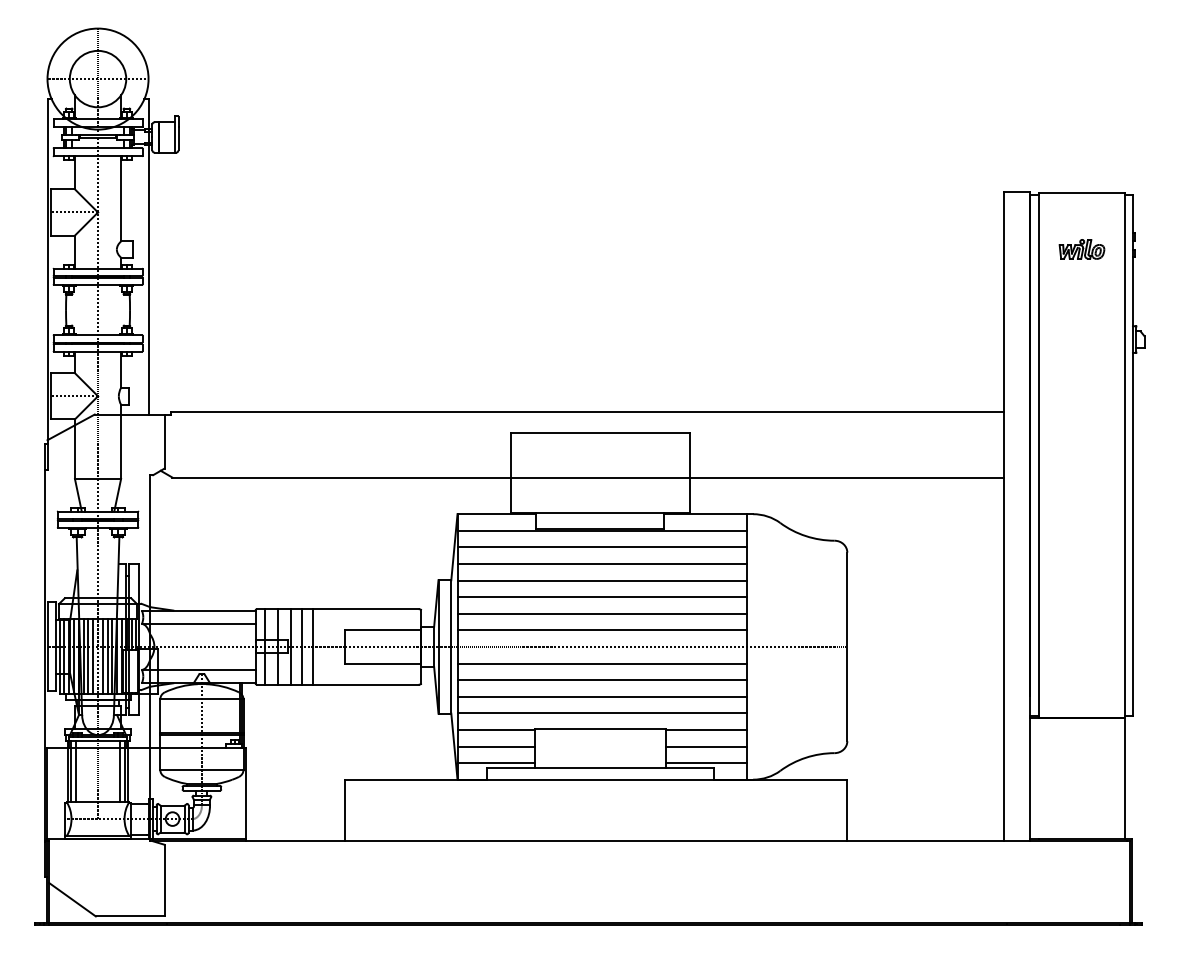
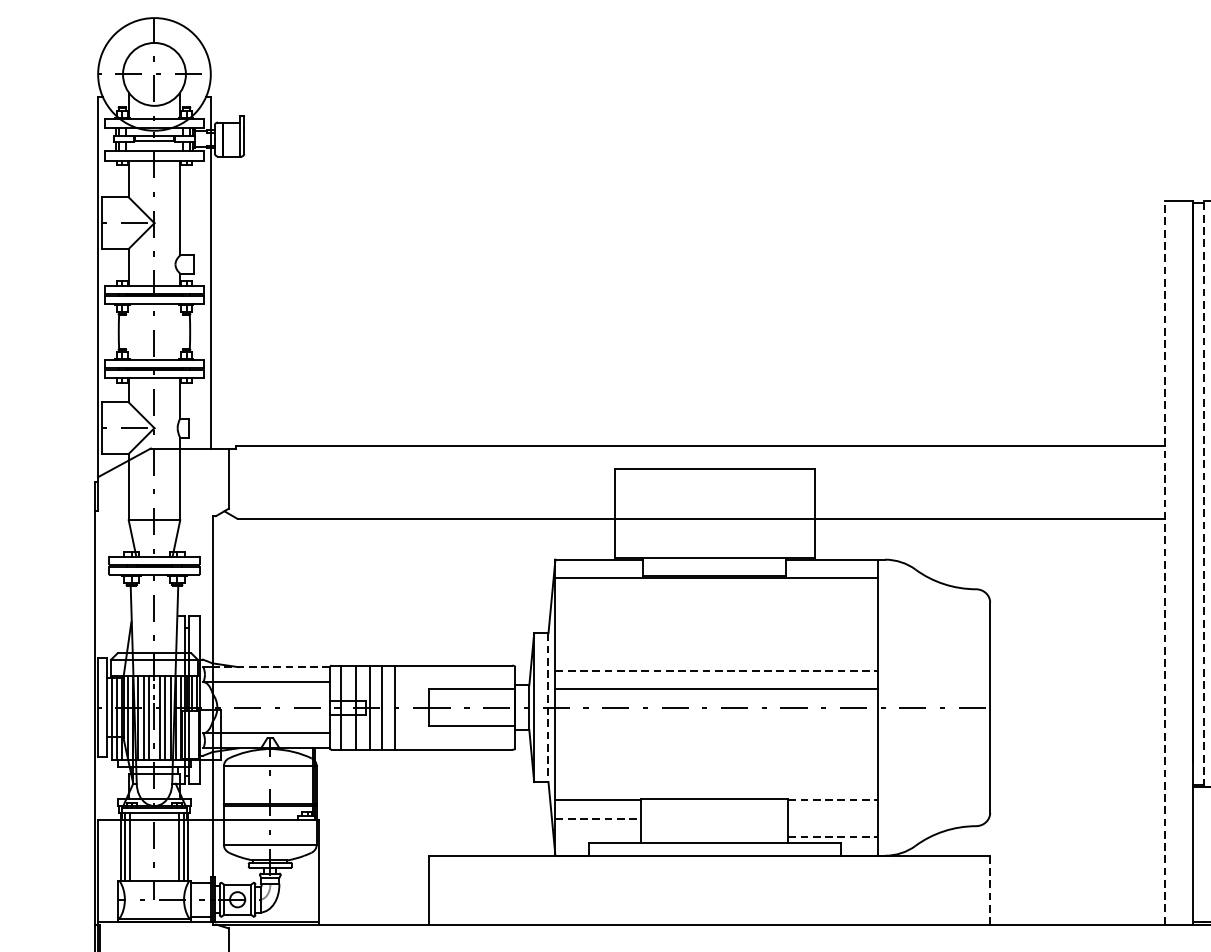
line: (1038, 455) -> (1203, 494), solid -> dashed
line: (1003, 516) -> (1164, 562), solid -> dashed
line: (601, 547) -> (715, 596), removed
line: (601, 563) -> (715, 614), removed
line: (601, 580) -> (715, 633), removed
line: (601, 597) -> (715, 652), removed
line: (202, 610) -> (270, 667), solid -> dashed
line: (602, 613) -> (717, 670), solid -> dashed
line: (451, 646) -> (548, 707), solid -> dashed
line: (601, 663) -> (715, 726), removed
line: (601, 680) -> (715, 745), removed
line: (601, 696) -> (715, 763), removed
line: (601, 713) -> (715, 781), removed
line: (707, 729) -> (834, 799), solid -> dashed
line: (496, 746) -> (598, 818), solid -> dashed
line: (706, 746) -> (833, 818), removed
line: (495, 763) -> (597, 837), removed
line: (707, 763) -> (834, 837), solid -> dashed
line: (847, 810) -> (990, 890), solid -> dashed

